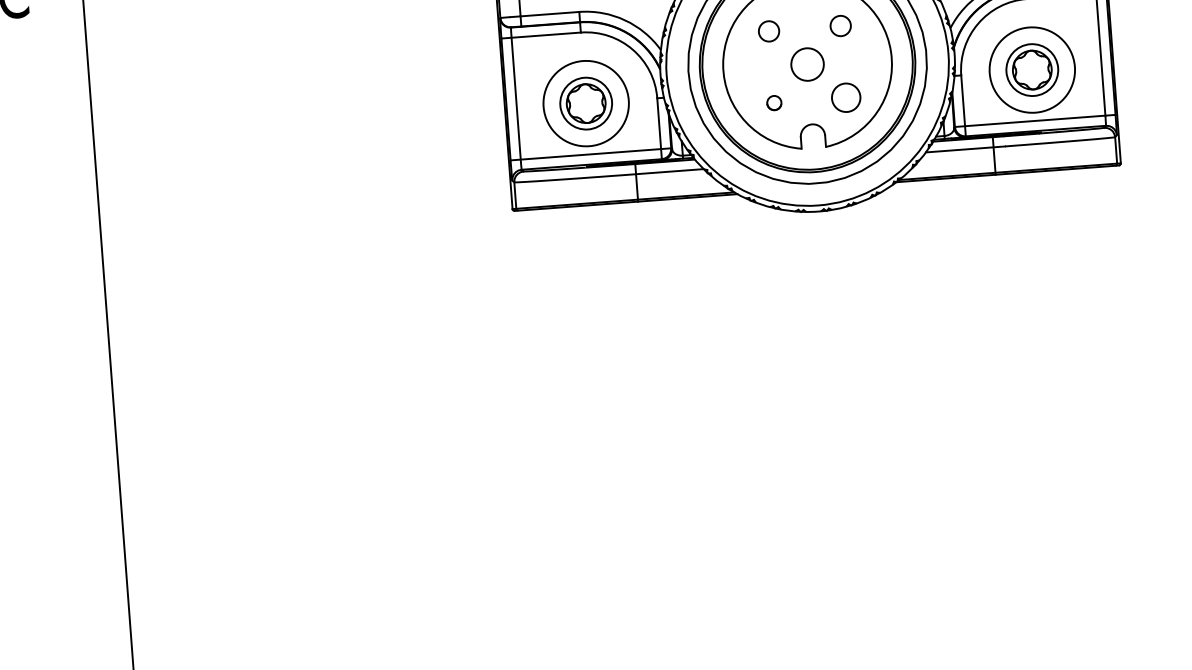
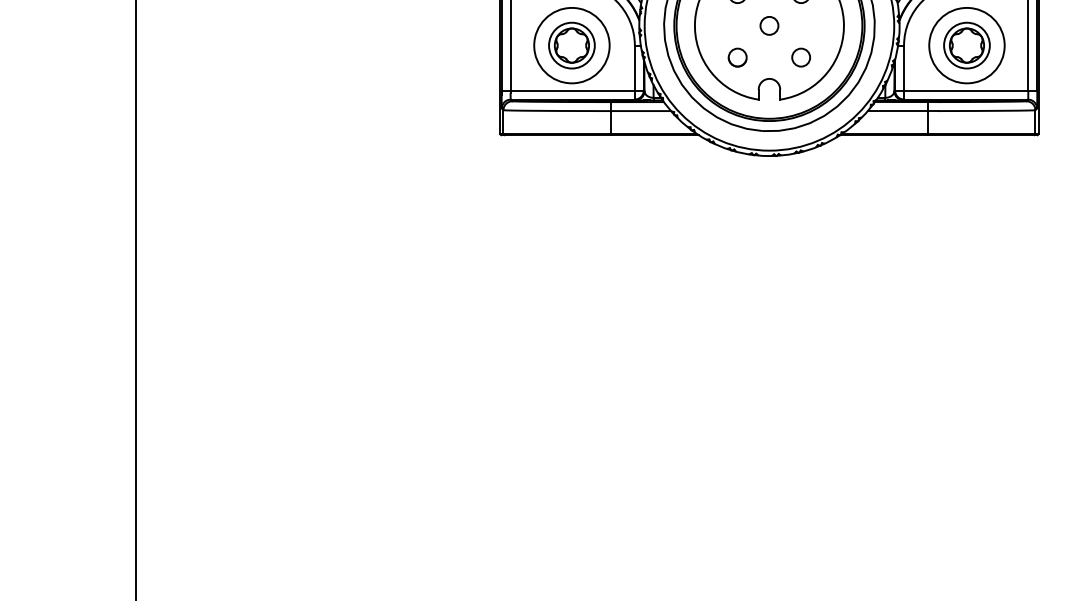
circle: (807, 64) -> (769, 25), size x0.62
circle: (845, 97) -> (800, 57), size x0.71
part: (774, 102) -> (737, 57), size x1.43

